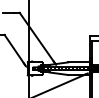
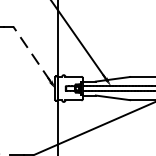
line: (14, 49) -> (31, 53), solid -> dashed

